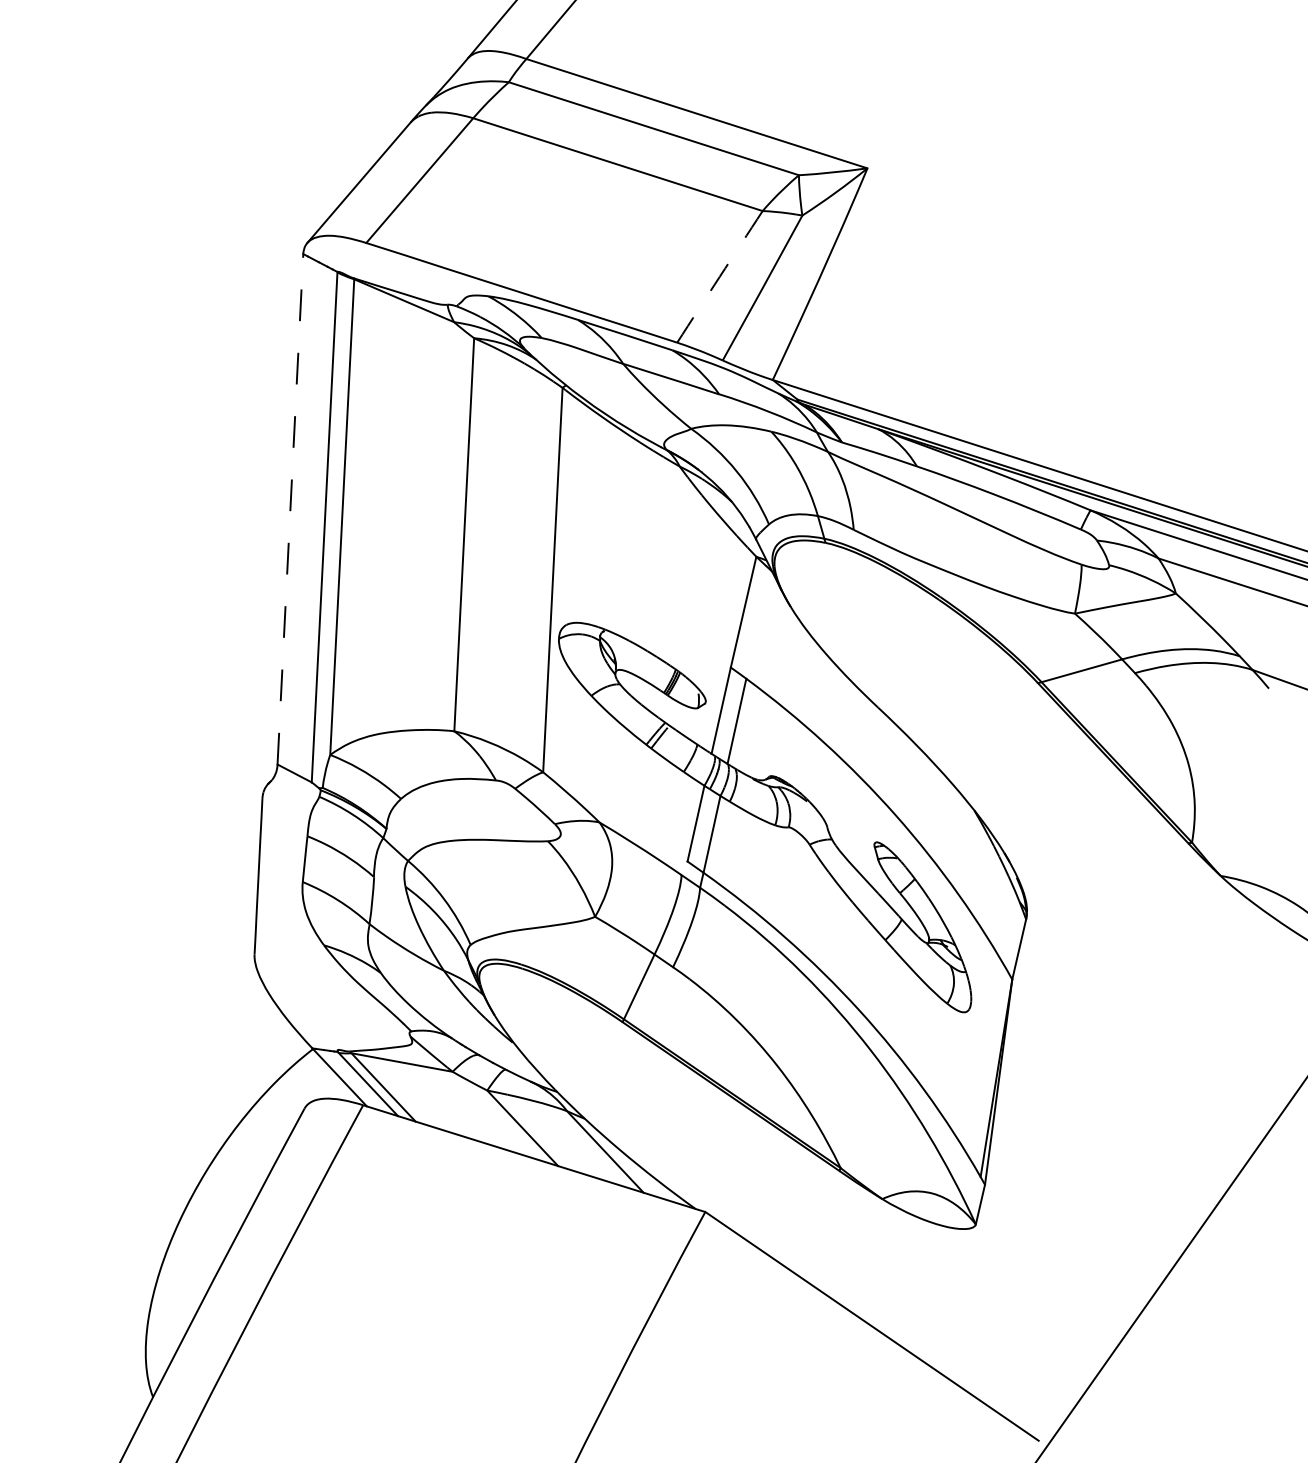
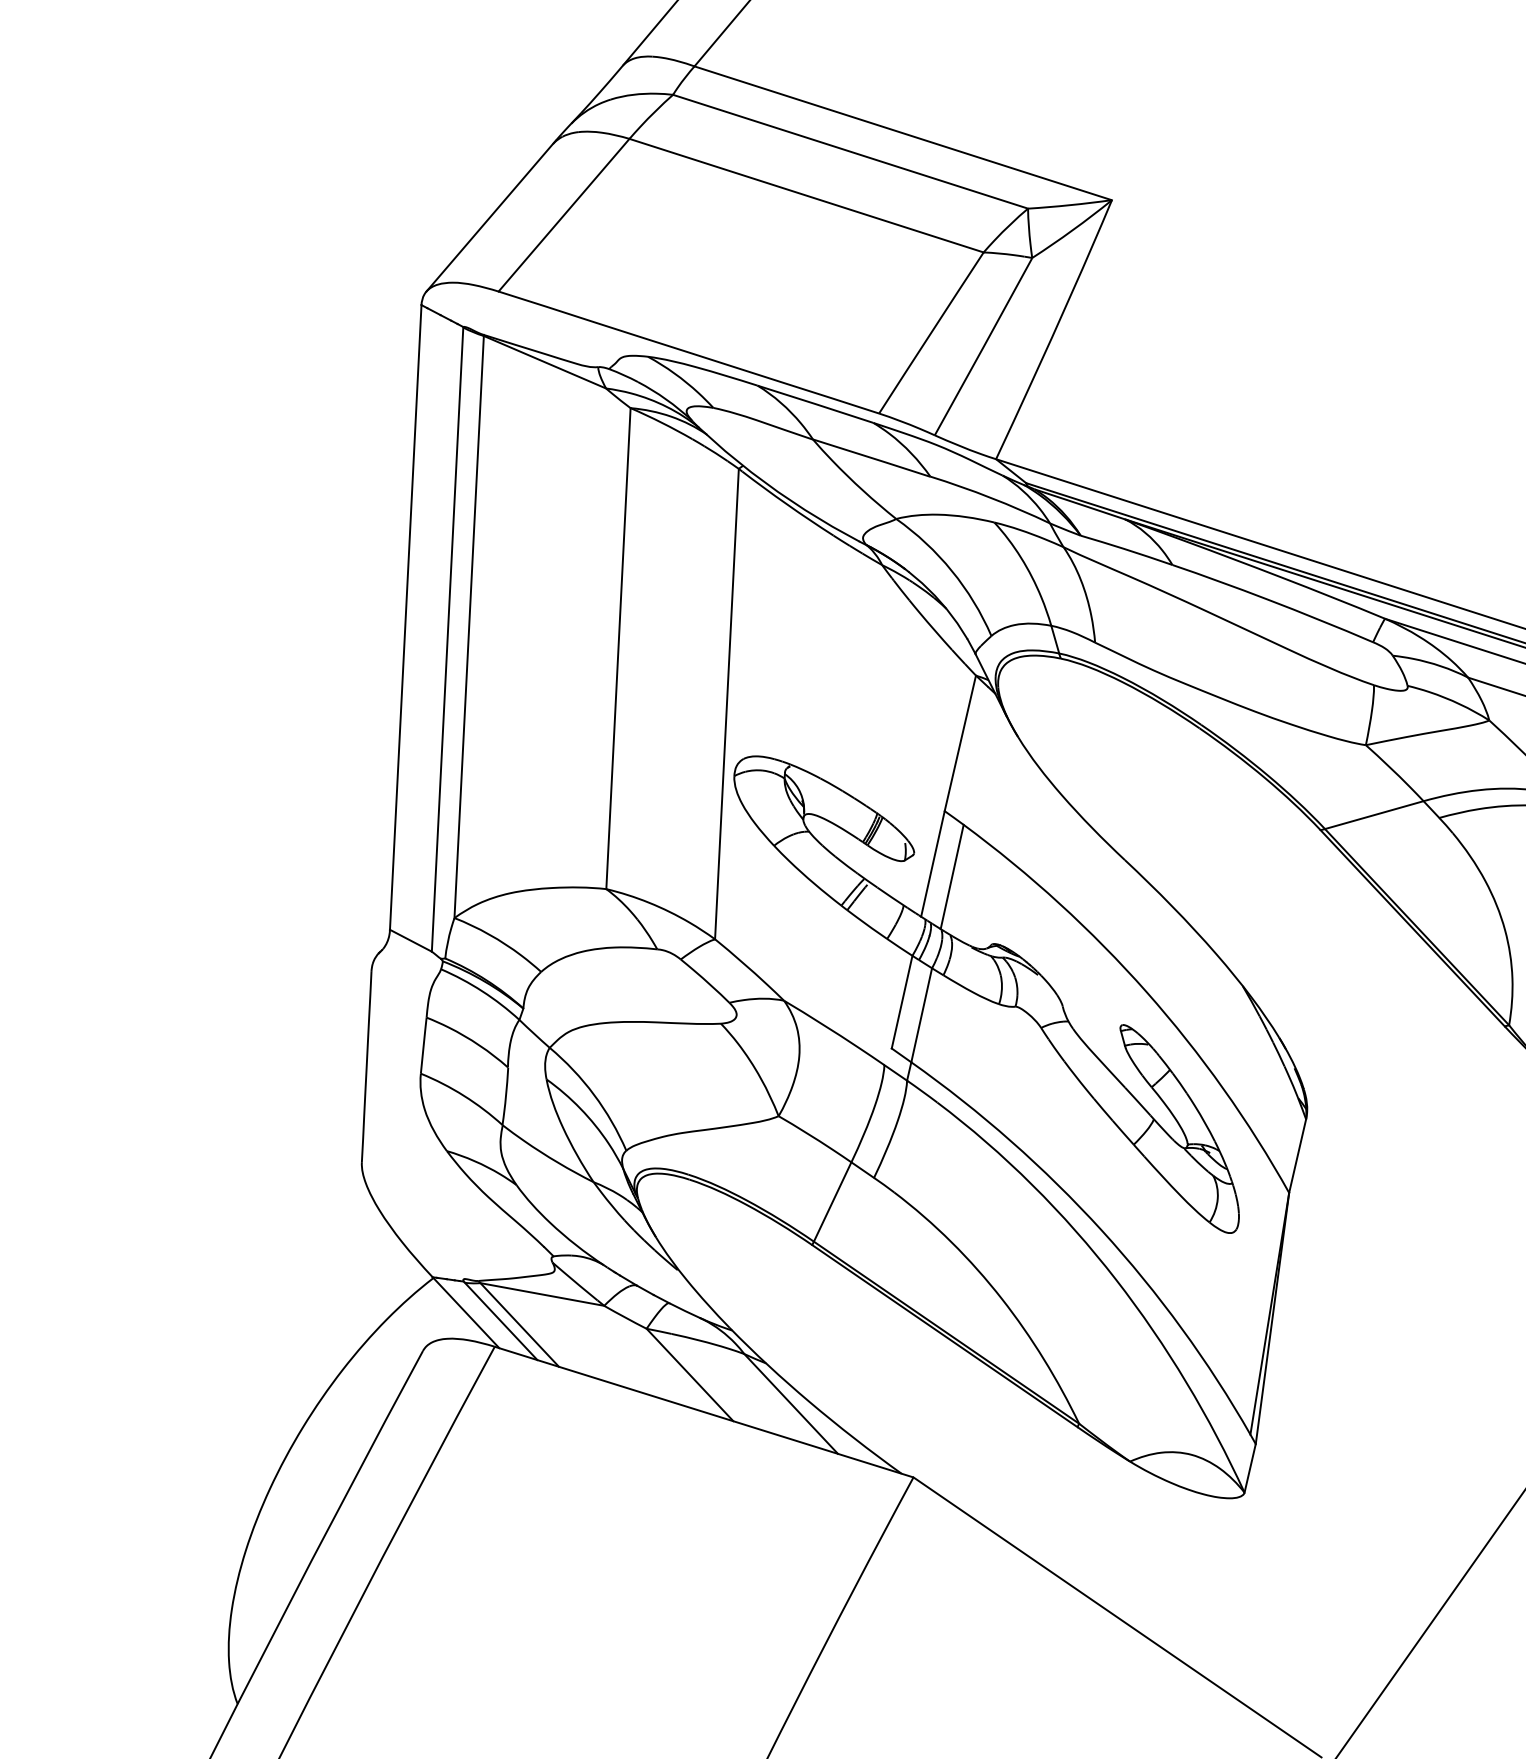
arc: (719, 276) -> (930, 332), dashed -> solid
line: (290, 509) -> (405, 617), dashed -> solid

